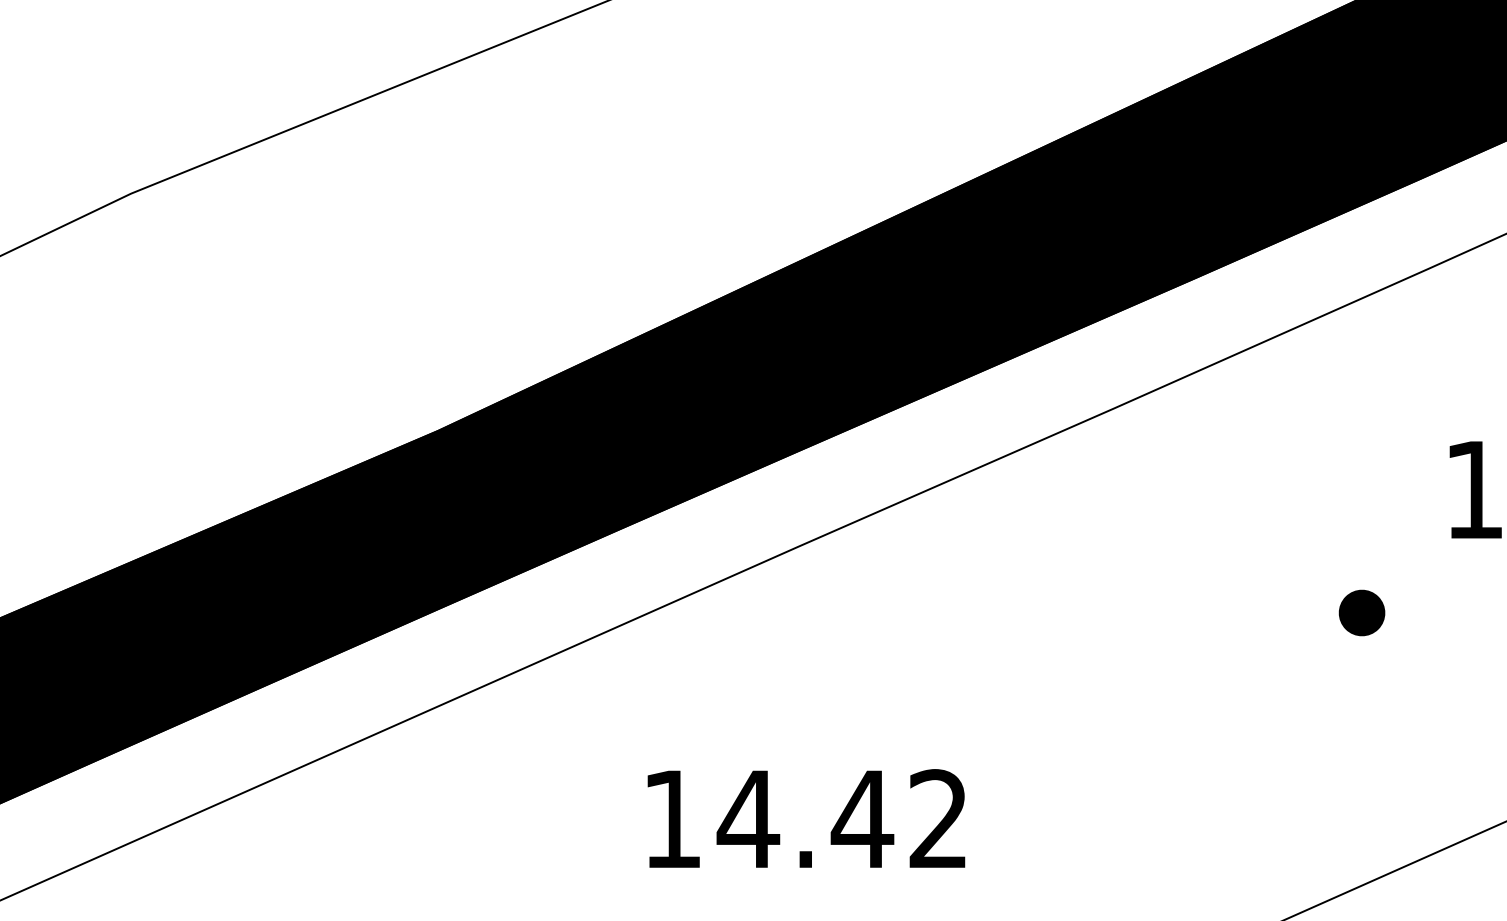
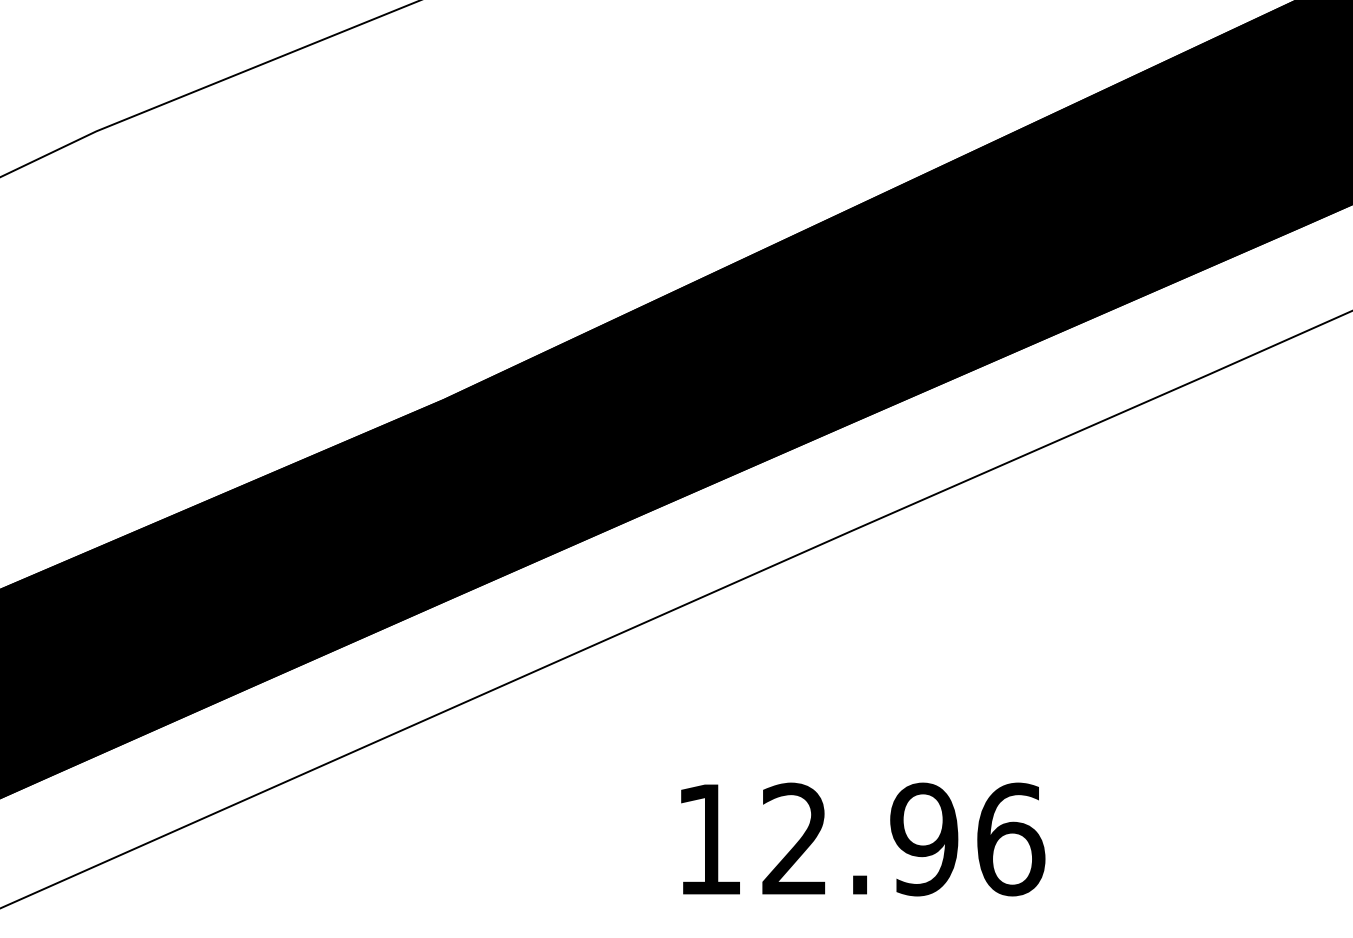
text: (842, 819) -> (901, 839), 14.42 -> 12.96

